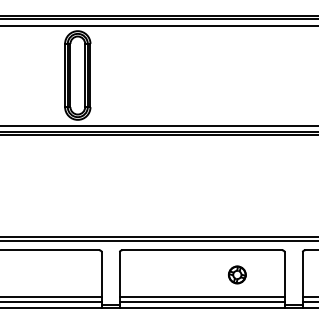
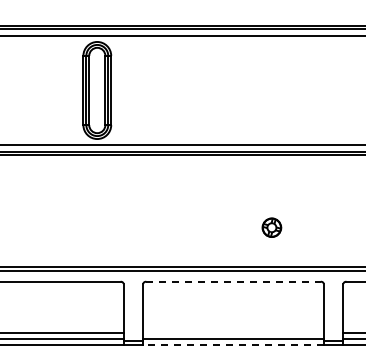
line: (203, 250) -> (234, 281), solid -> dashed
part: (236, 274) -> (271, 227), moved
line: (202, 296) -> (233, 332), removed
line: (202, 307) -> (233, 344), solid -> dashed

